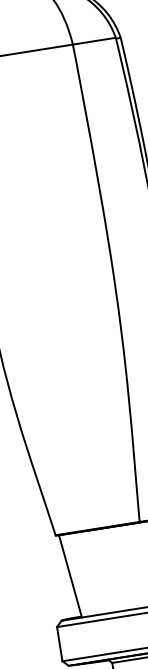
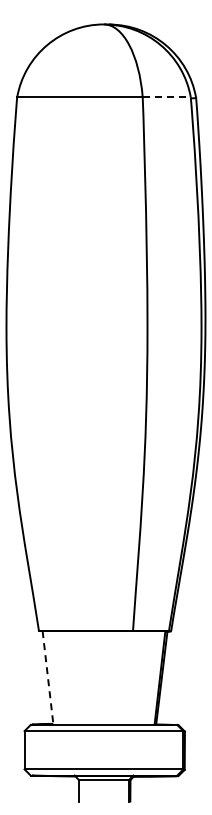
line: (95, 41) -> (167, 97), solid -> dashed
line: (70, 576) -> (48, 678), solid -> dashed

